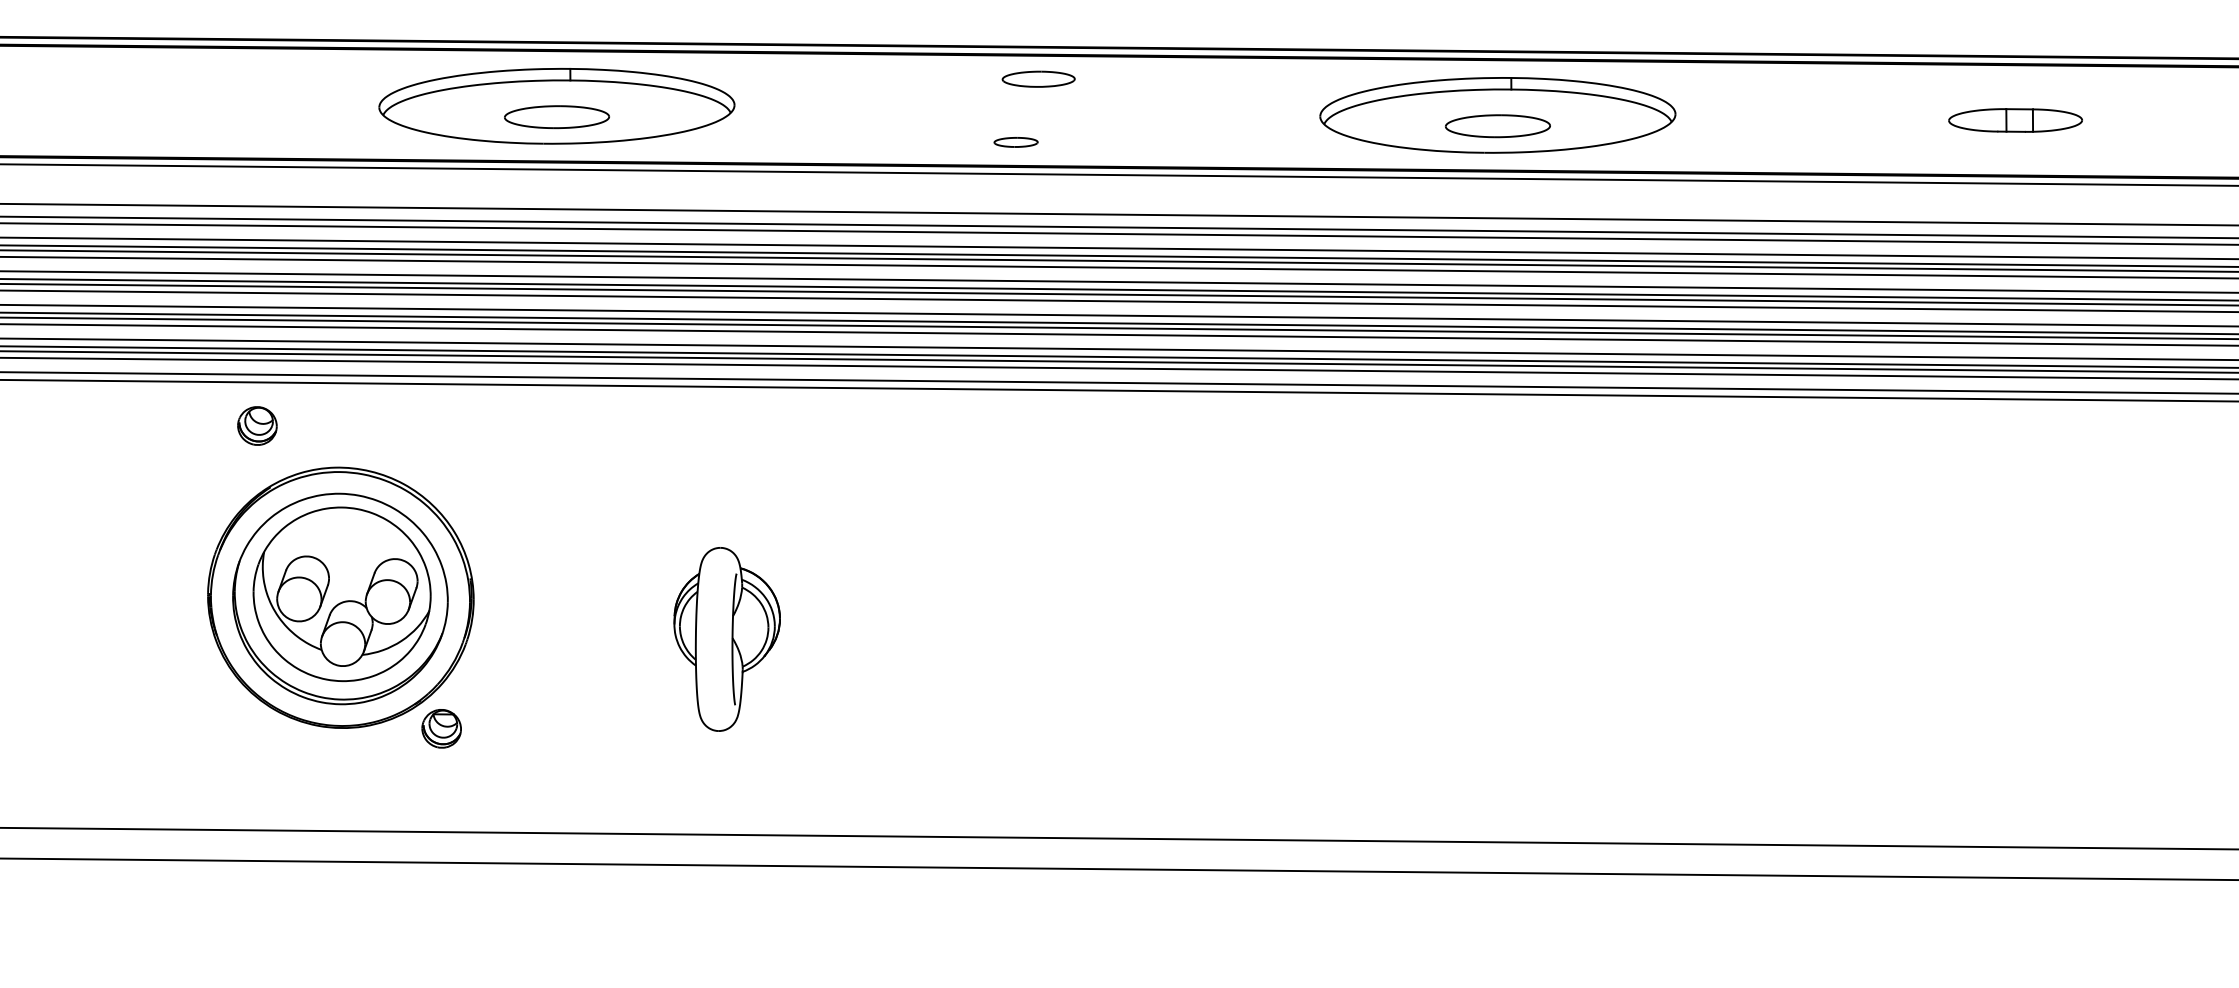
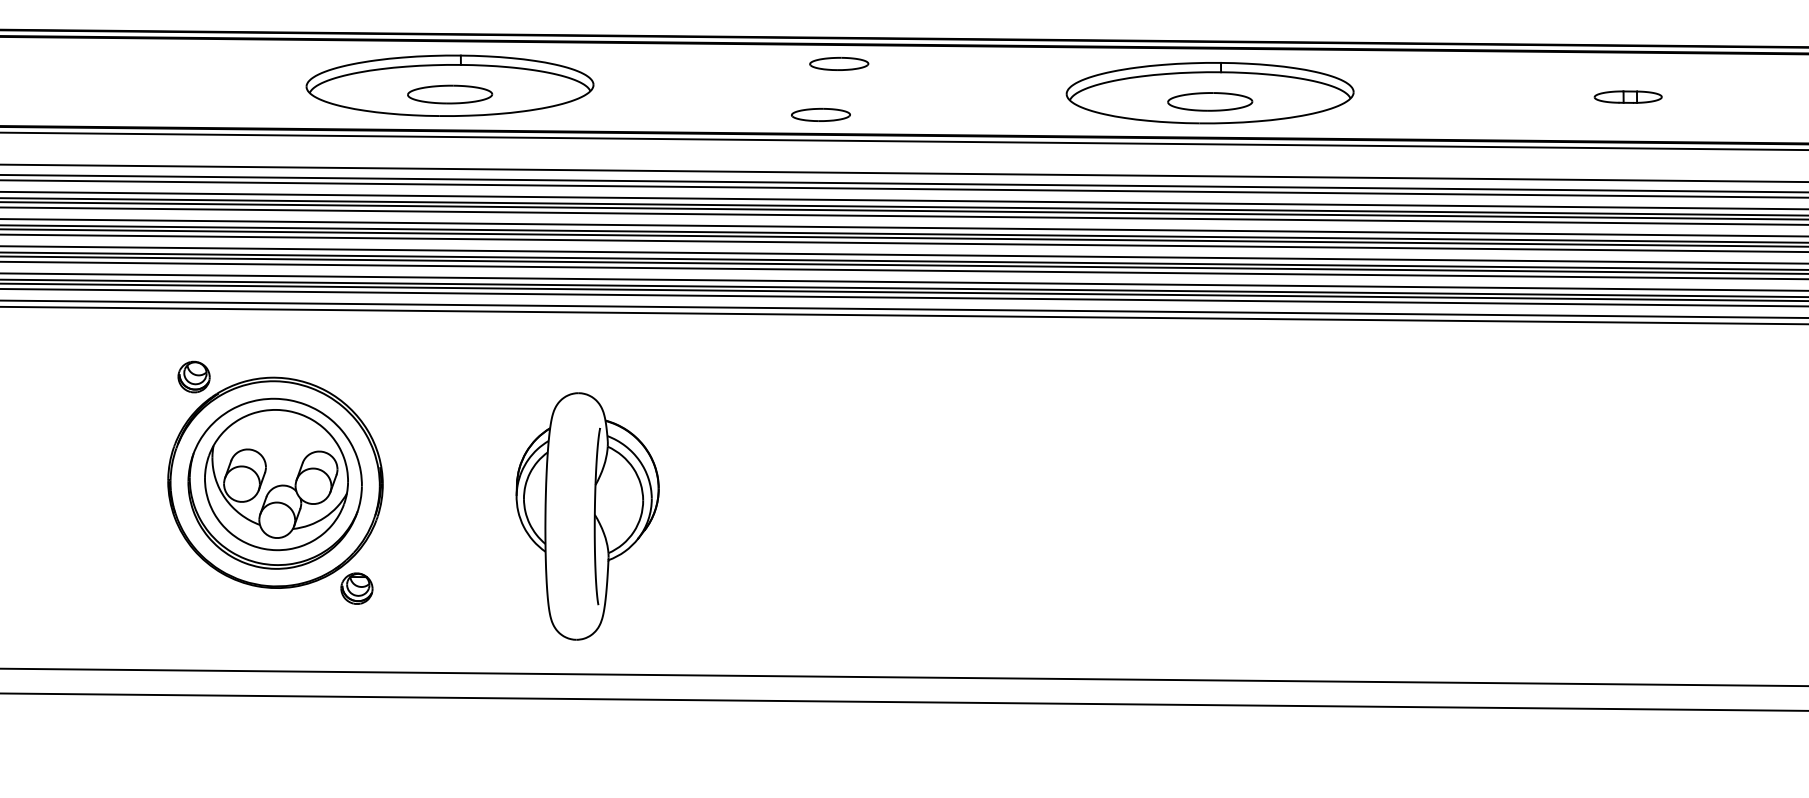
part: (2014, 119) -> (1627, 96), size x0.62
part: (1015, 141) -> (820, 114), size x1.67
part: (256, 425) -> (193, 376), moved
part: (727, 639) -> (587, 516), size x1.67

